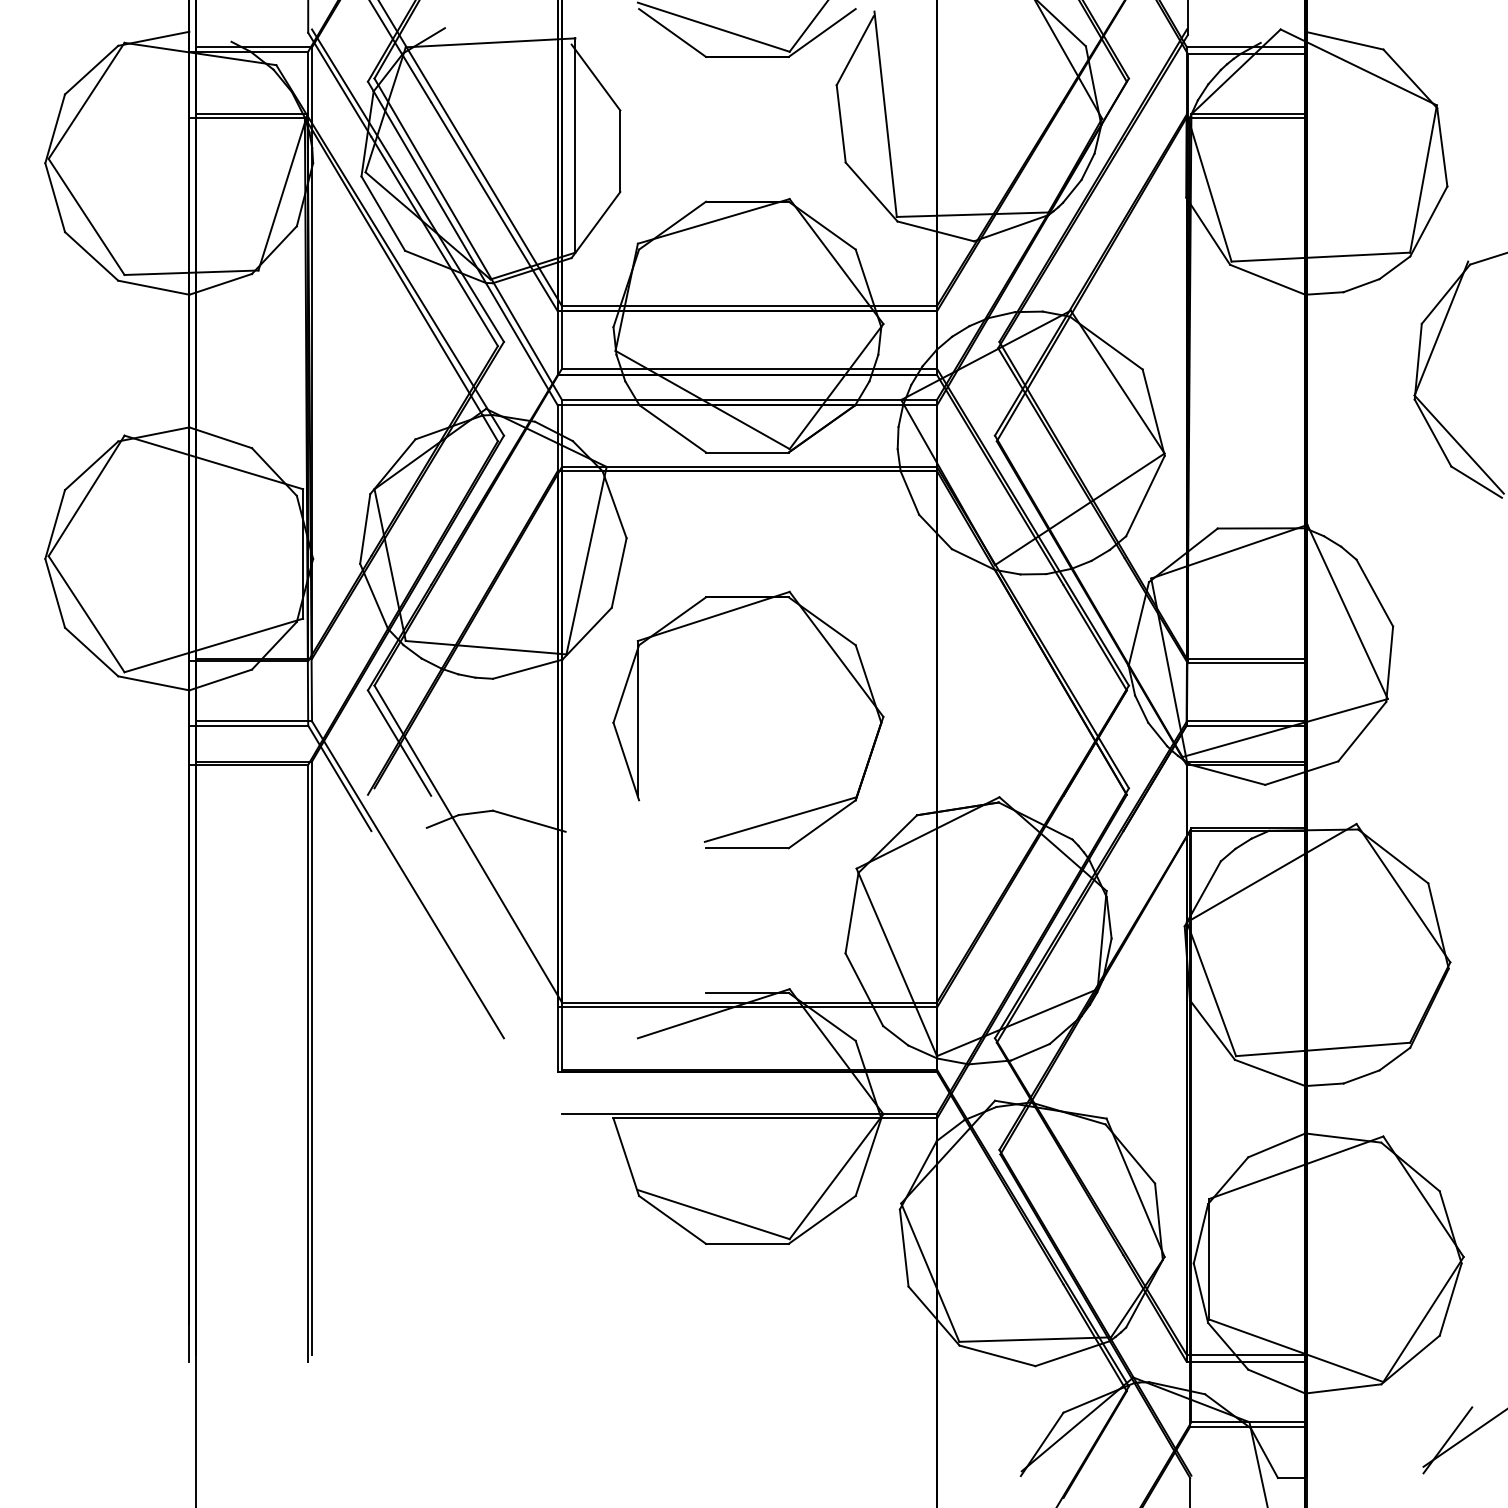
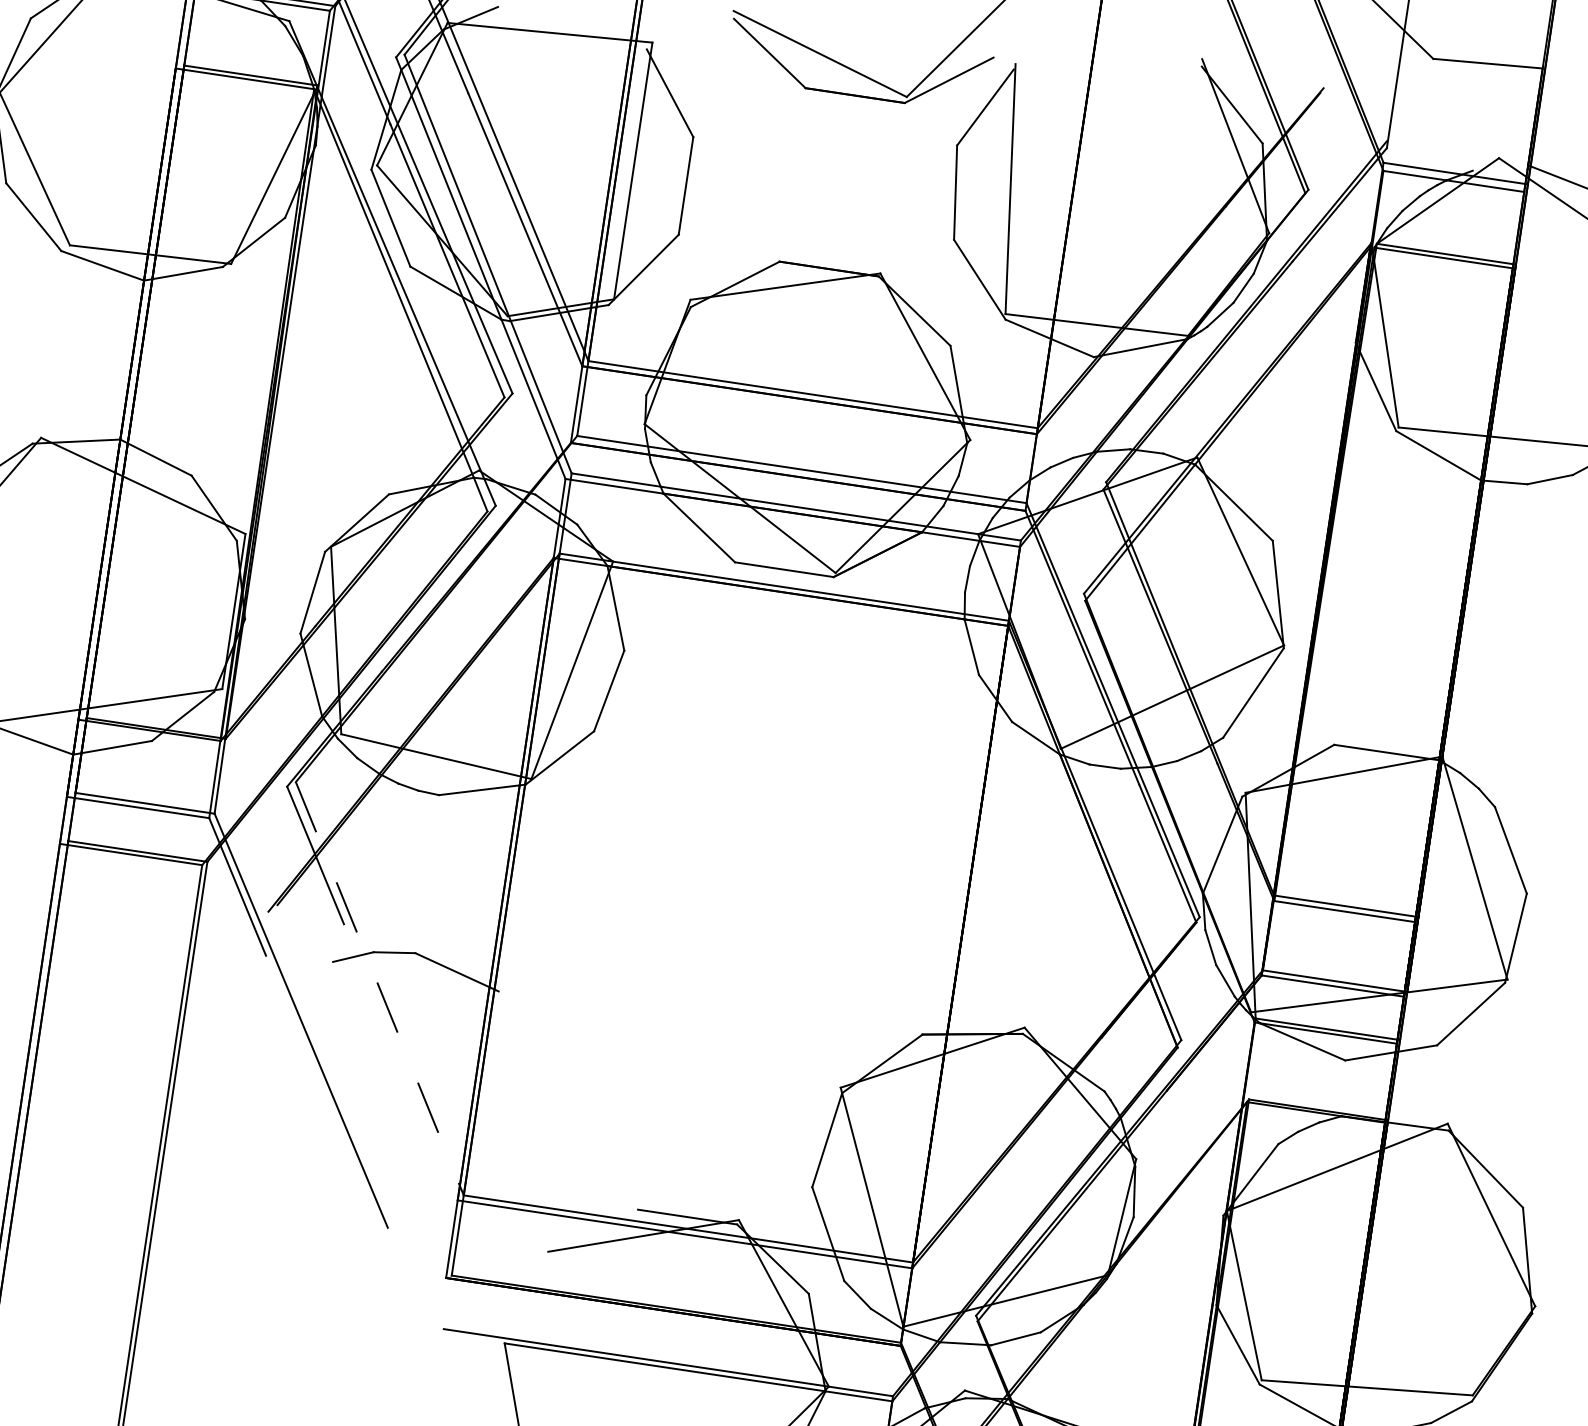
part: (776, 819) -> (753, 1014), removed
line: (468, 844) -> (380, 989), solid -> dashed

